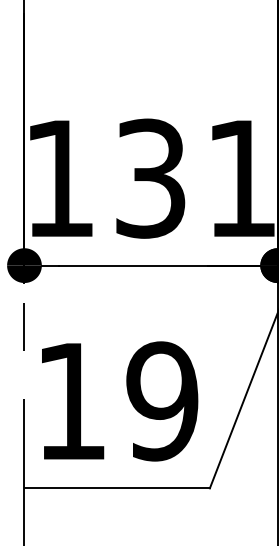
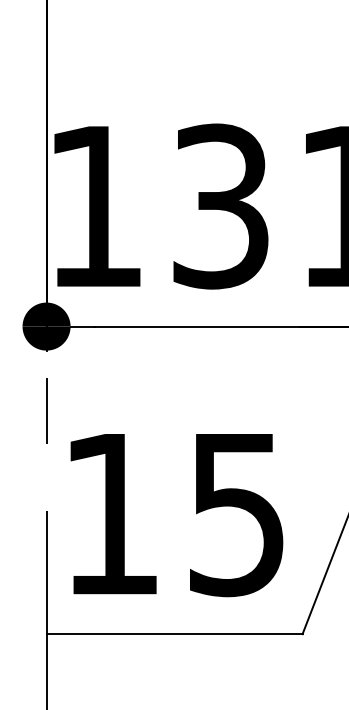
text: (162, 401) -> (237, 514), 19 -> 15

